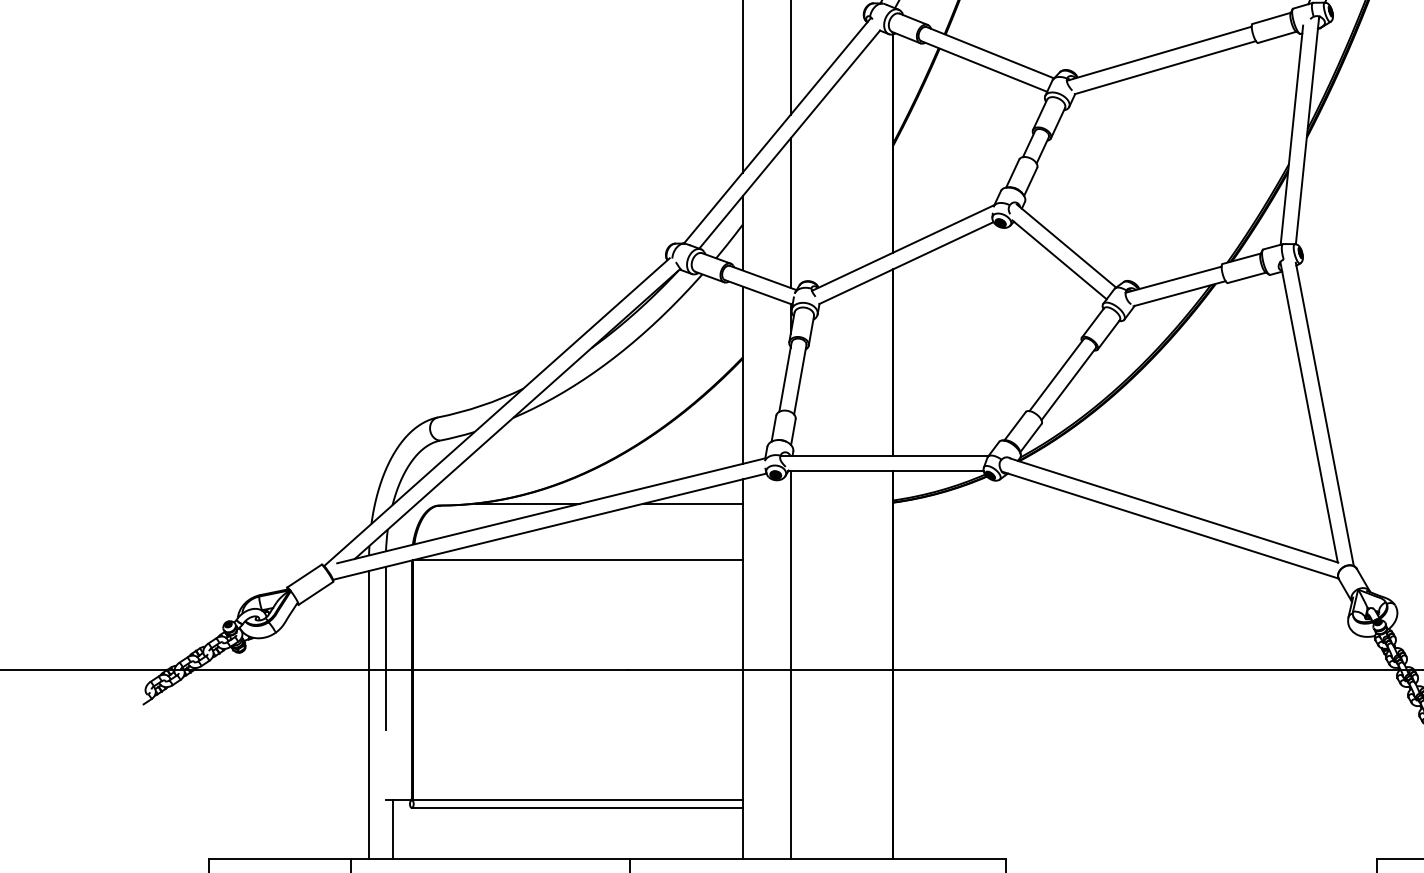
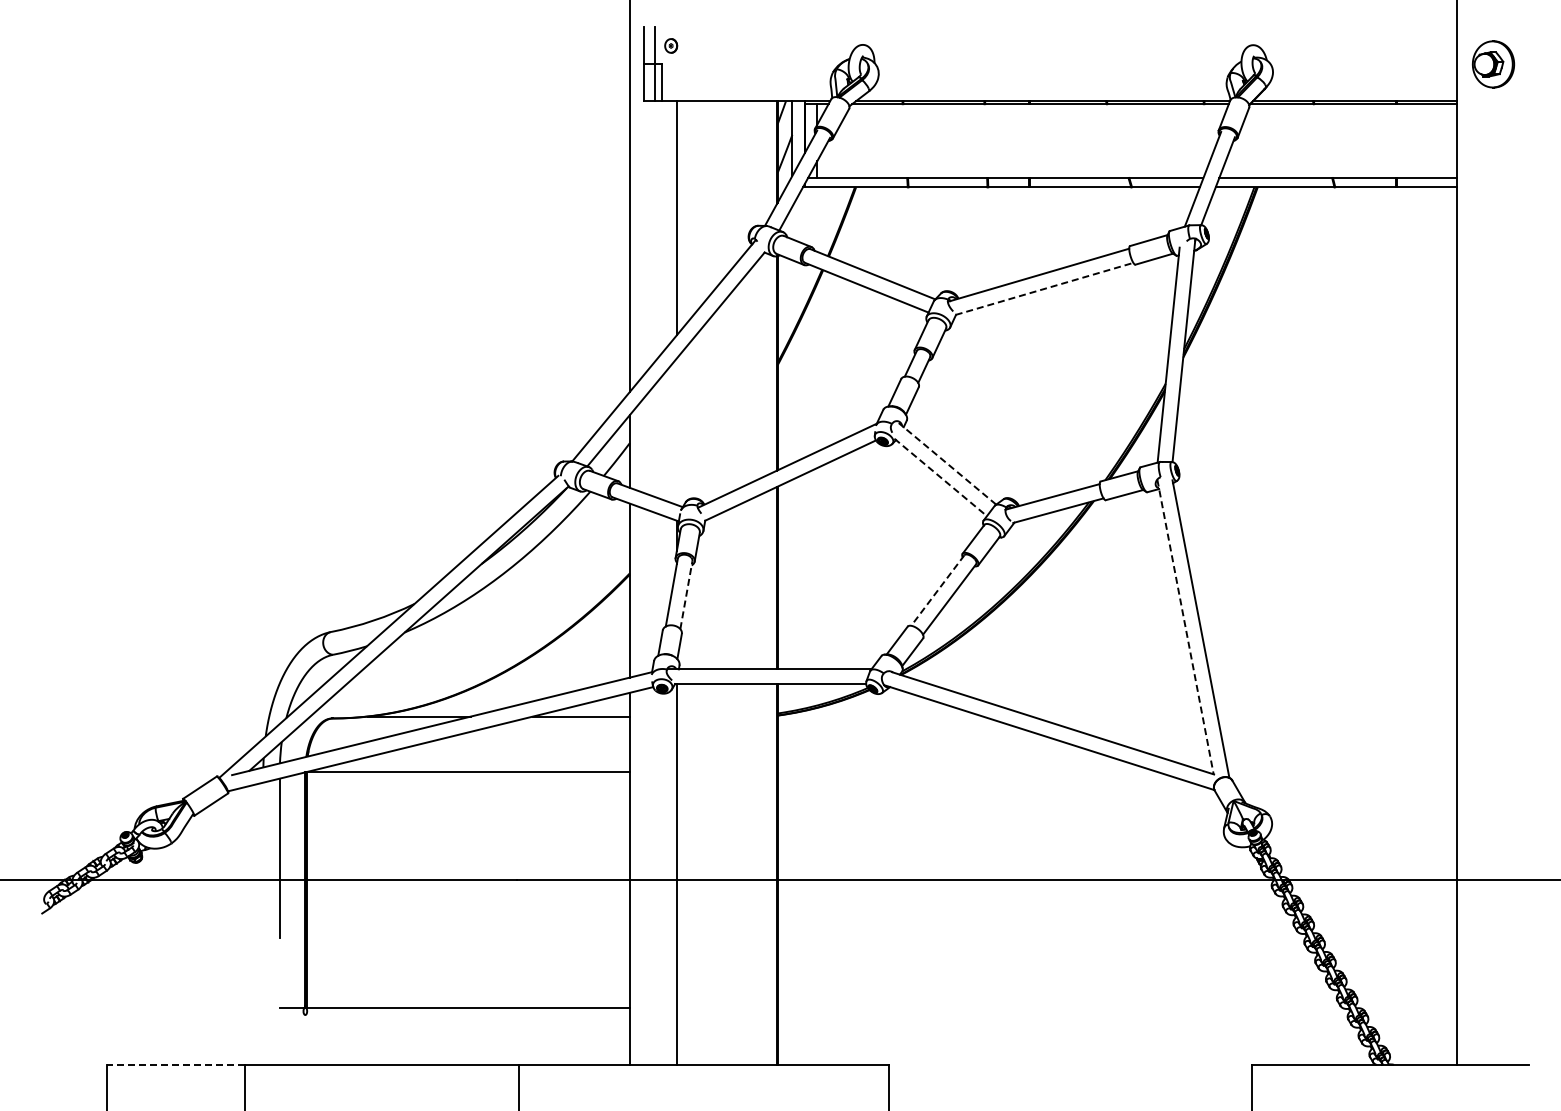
line: (1165, 67) -> (1044, 288), solid -> dashed
line: (790, 213) -> (676, 431), removed
line: (1066, 245) -> (947, 463), solid -> dashed
line: (1060, 259) -> (941, 477), solid -> dashed
line: (1056, 375) -> (937, 590), solid -> dashed
line: (800, 380) -> (686, 595), solid -> dashed
line: (1309, 412) -> (1185, 627), solid -> dashed
line: (369, 714) -> (263, 923), removed
line: (577, 808) -> (467, 1015), removed
line: (392, 828) -> (286, 1035), removed
line: (279, 858) -> (175, 1064), solid -> dashed

